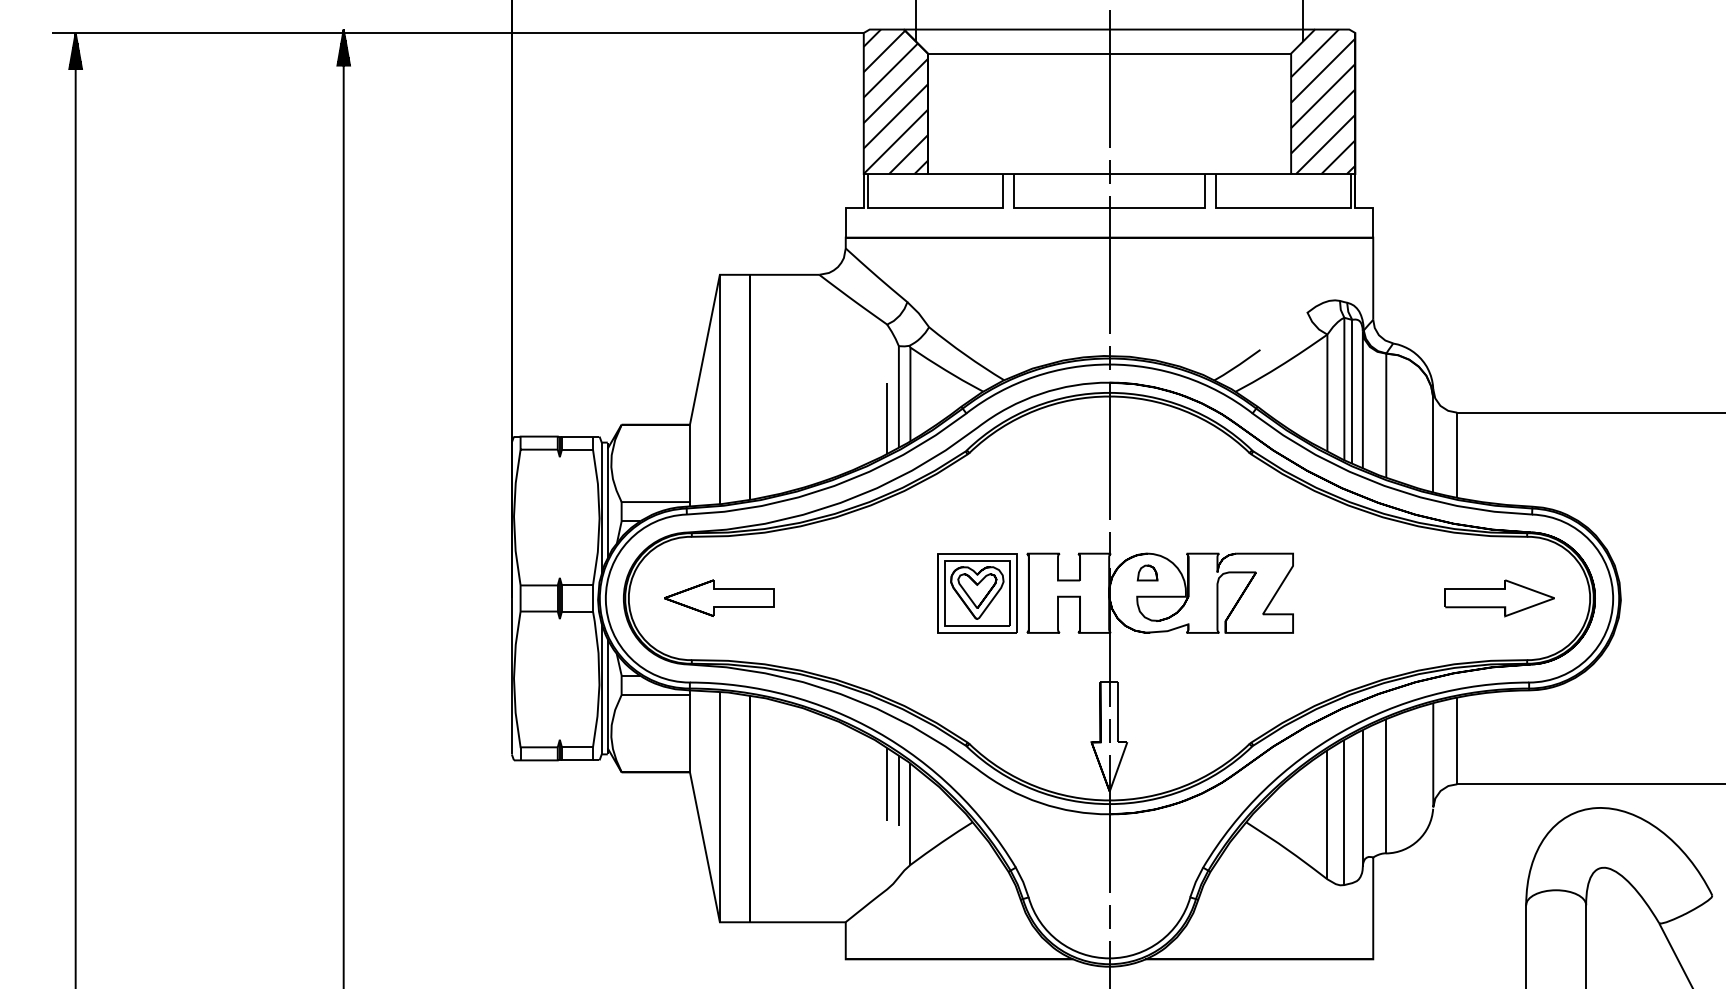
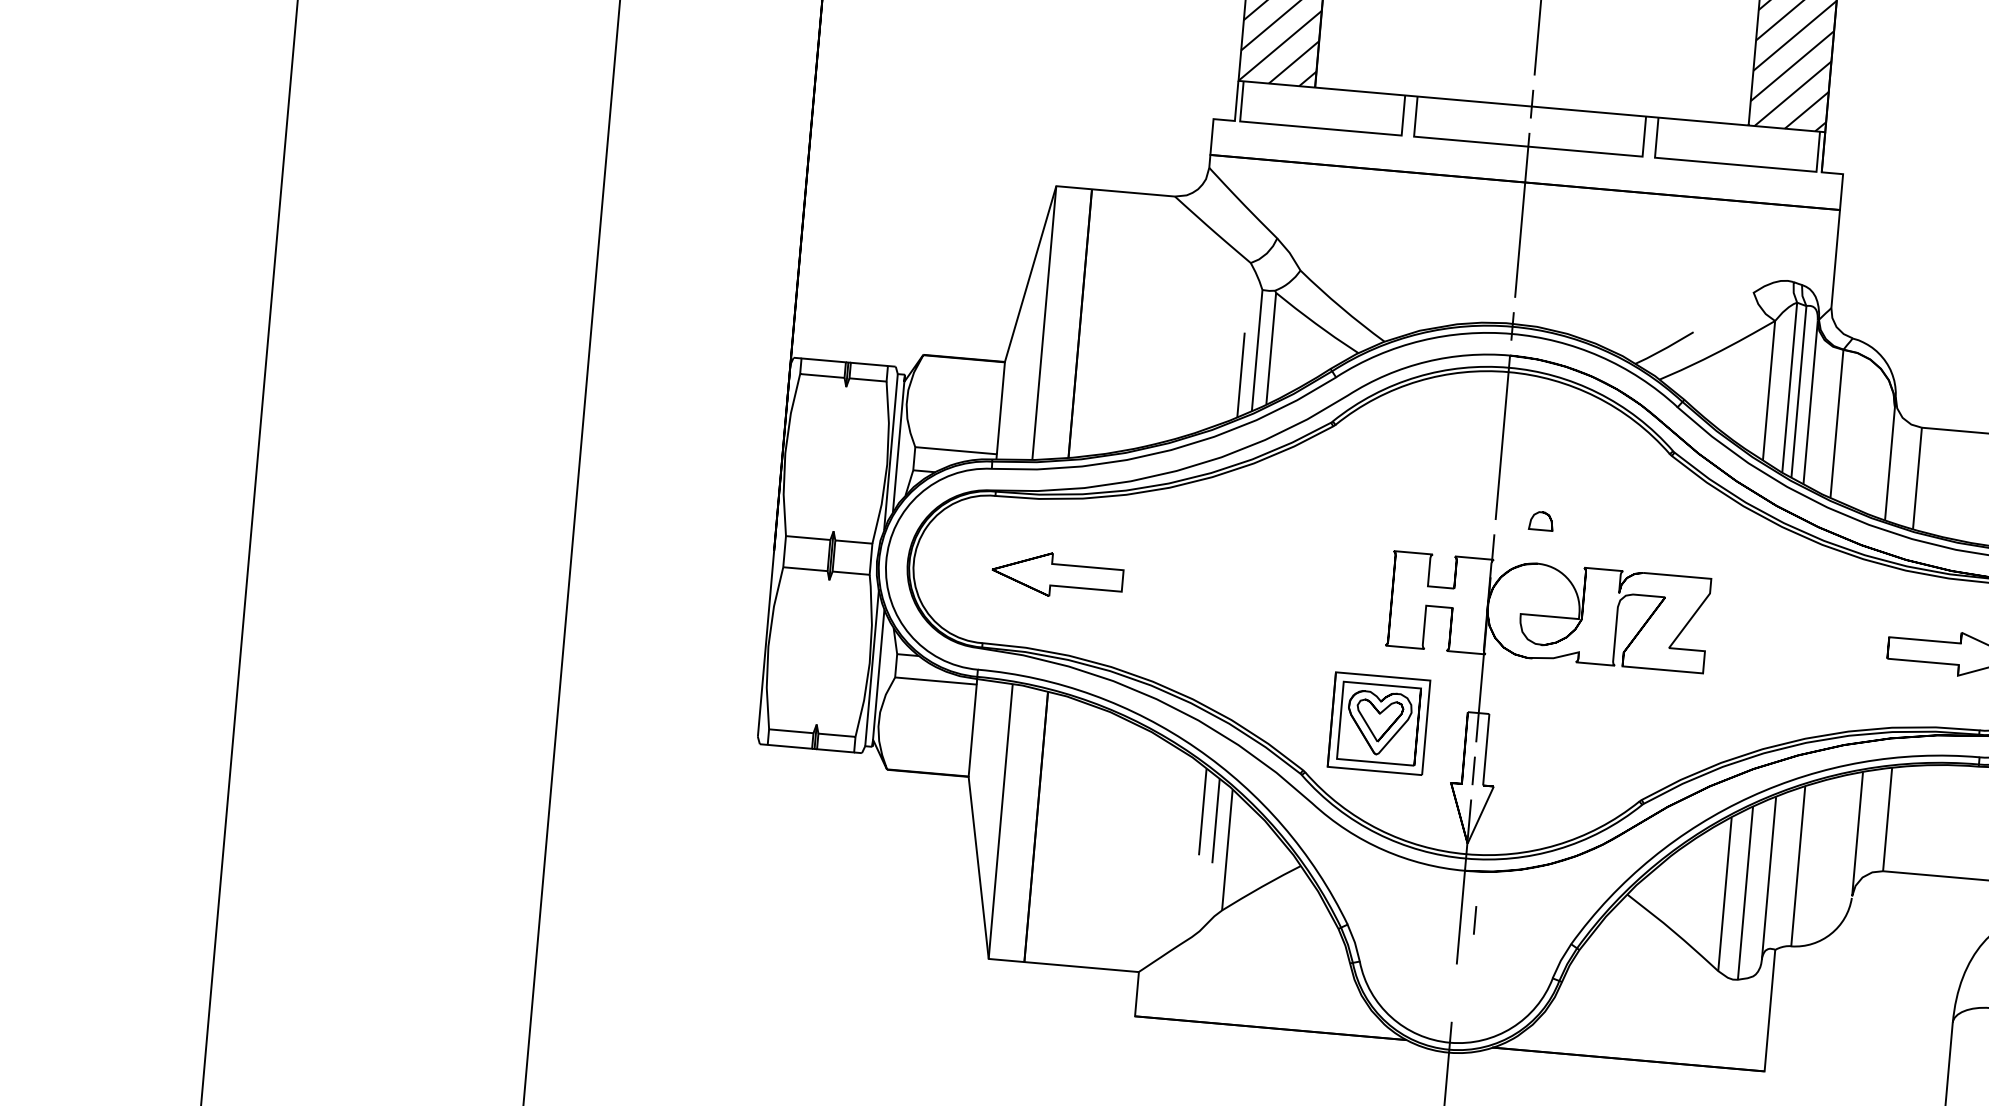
curve: (1144, 567) -> (1538, 514), moved
part: (977, 593) -> (1379, 723), moved
part: (719, 597) -> (1057, 574), moved
line: (1109, 916) -> (1475, 919), moved

